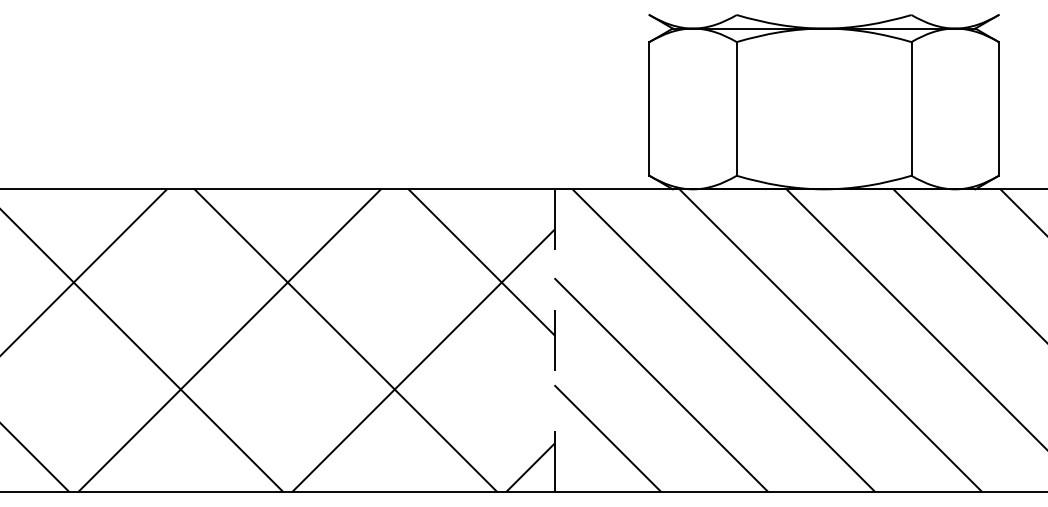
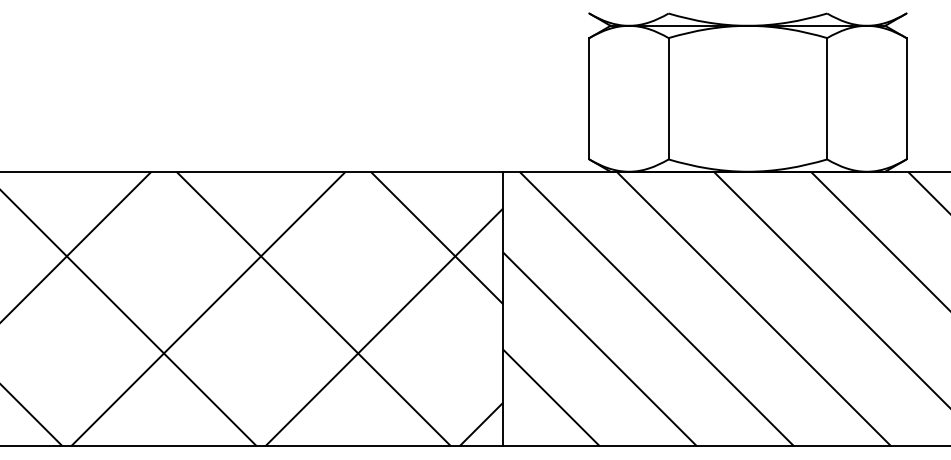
line: (554, 340) -> (503, 308), dashed -> solid

